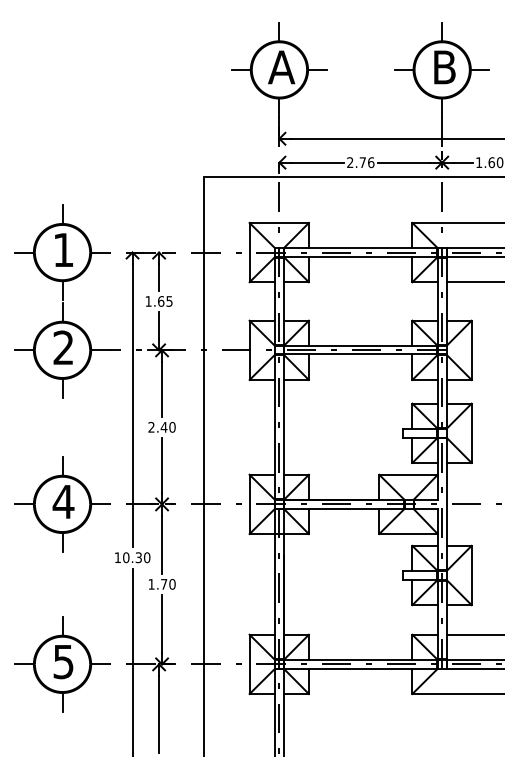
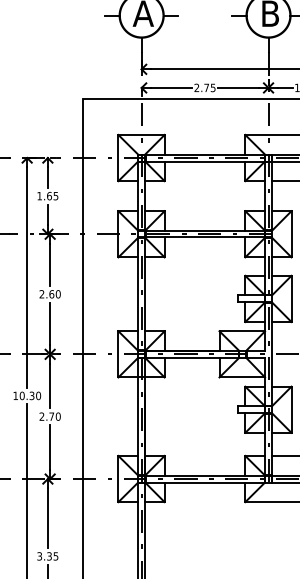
text: (371, 162) -> (213, 87), 2.76 -> 2.75
text: (163, 426) -> (51, 293), 2.40 -> 2.60
text: (151, 584) -> (41, 416), 1.70 -> 2.70

